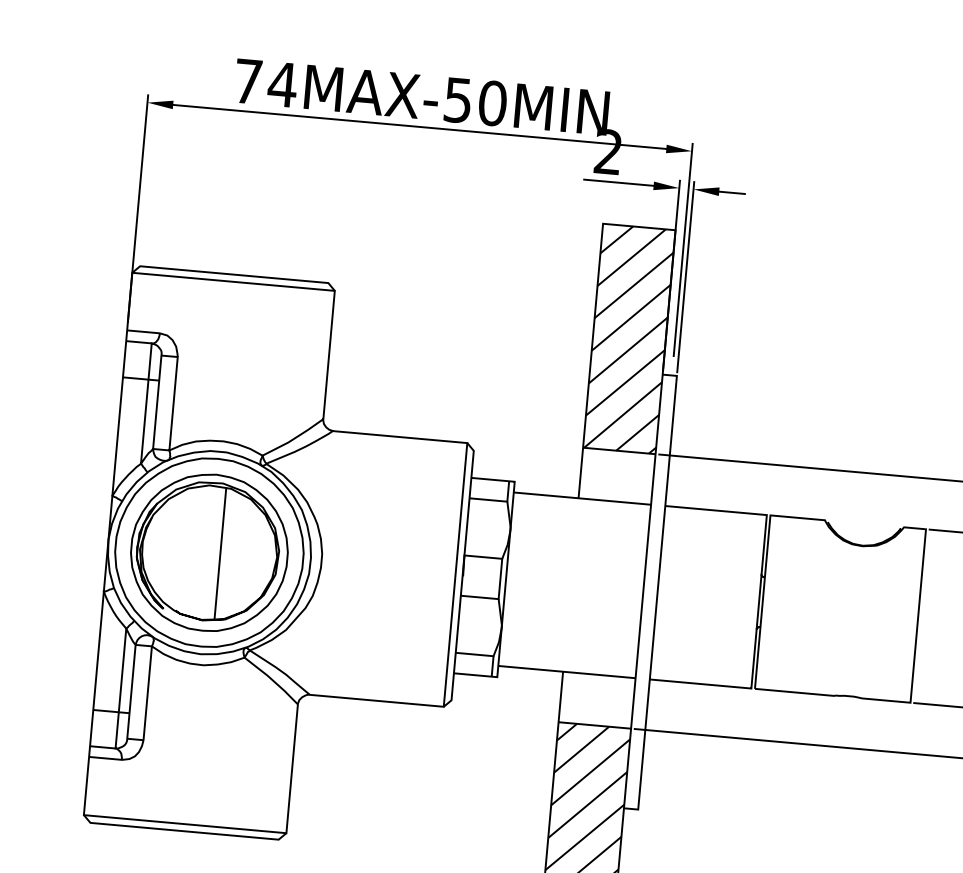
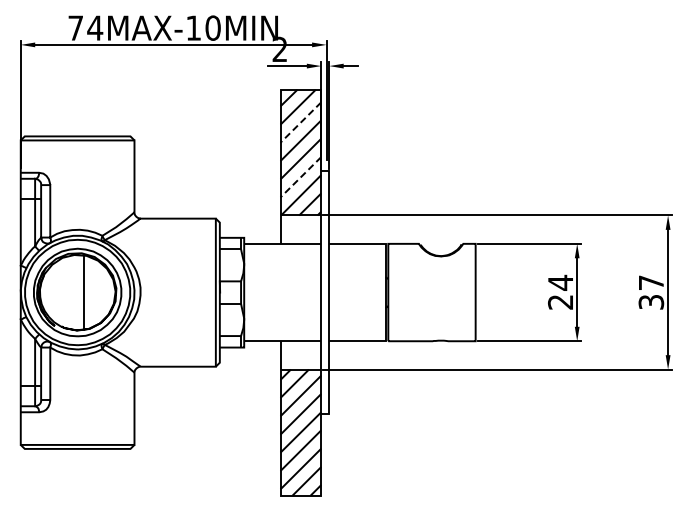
text: (457, 99) -> (193, 27), 74MAX-50MIN -> 74MAX-10MIN
line: (633, 285) -> (300, 122), solid -> dashed
line: (624, 383) -> (300, 177), solid -> dashed

